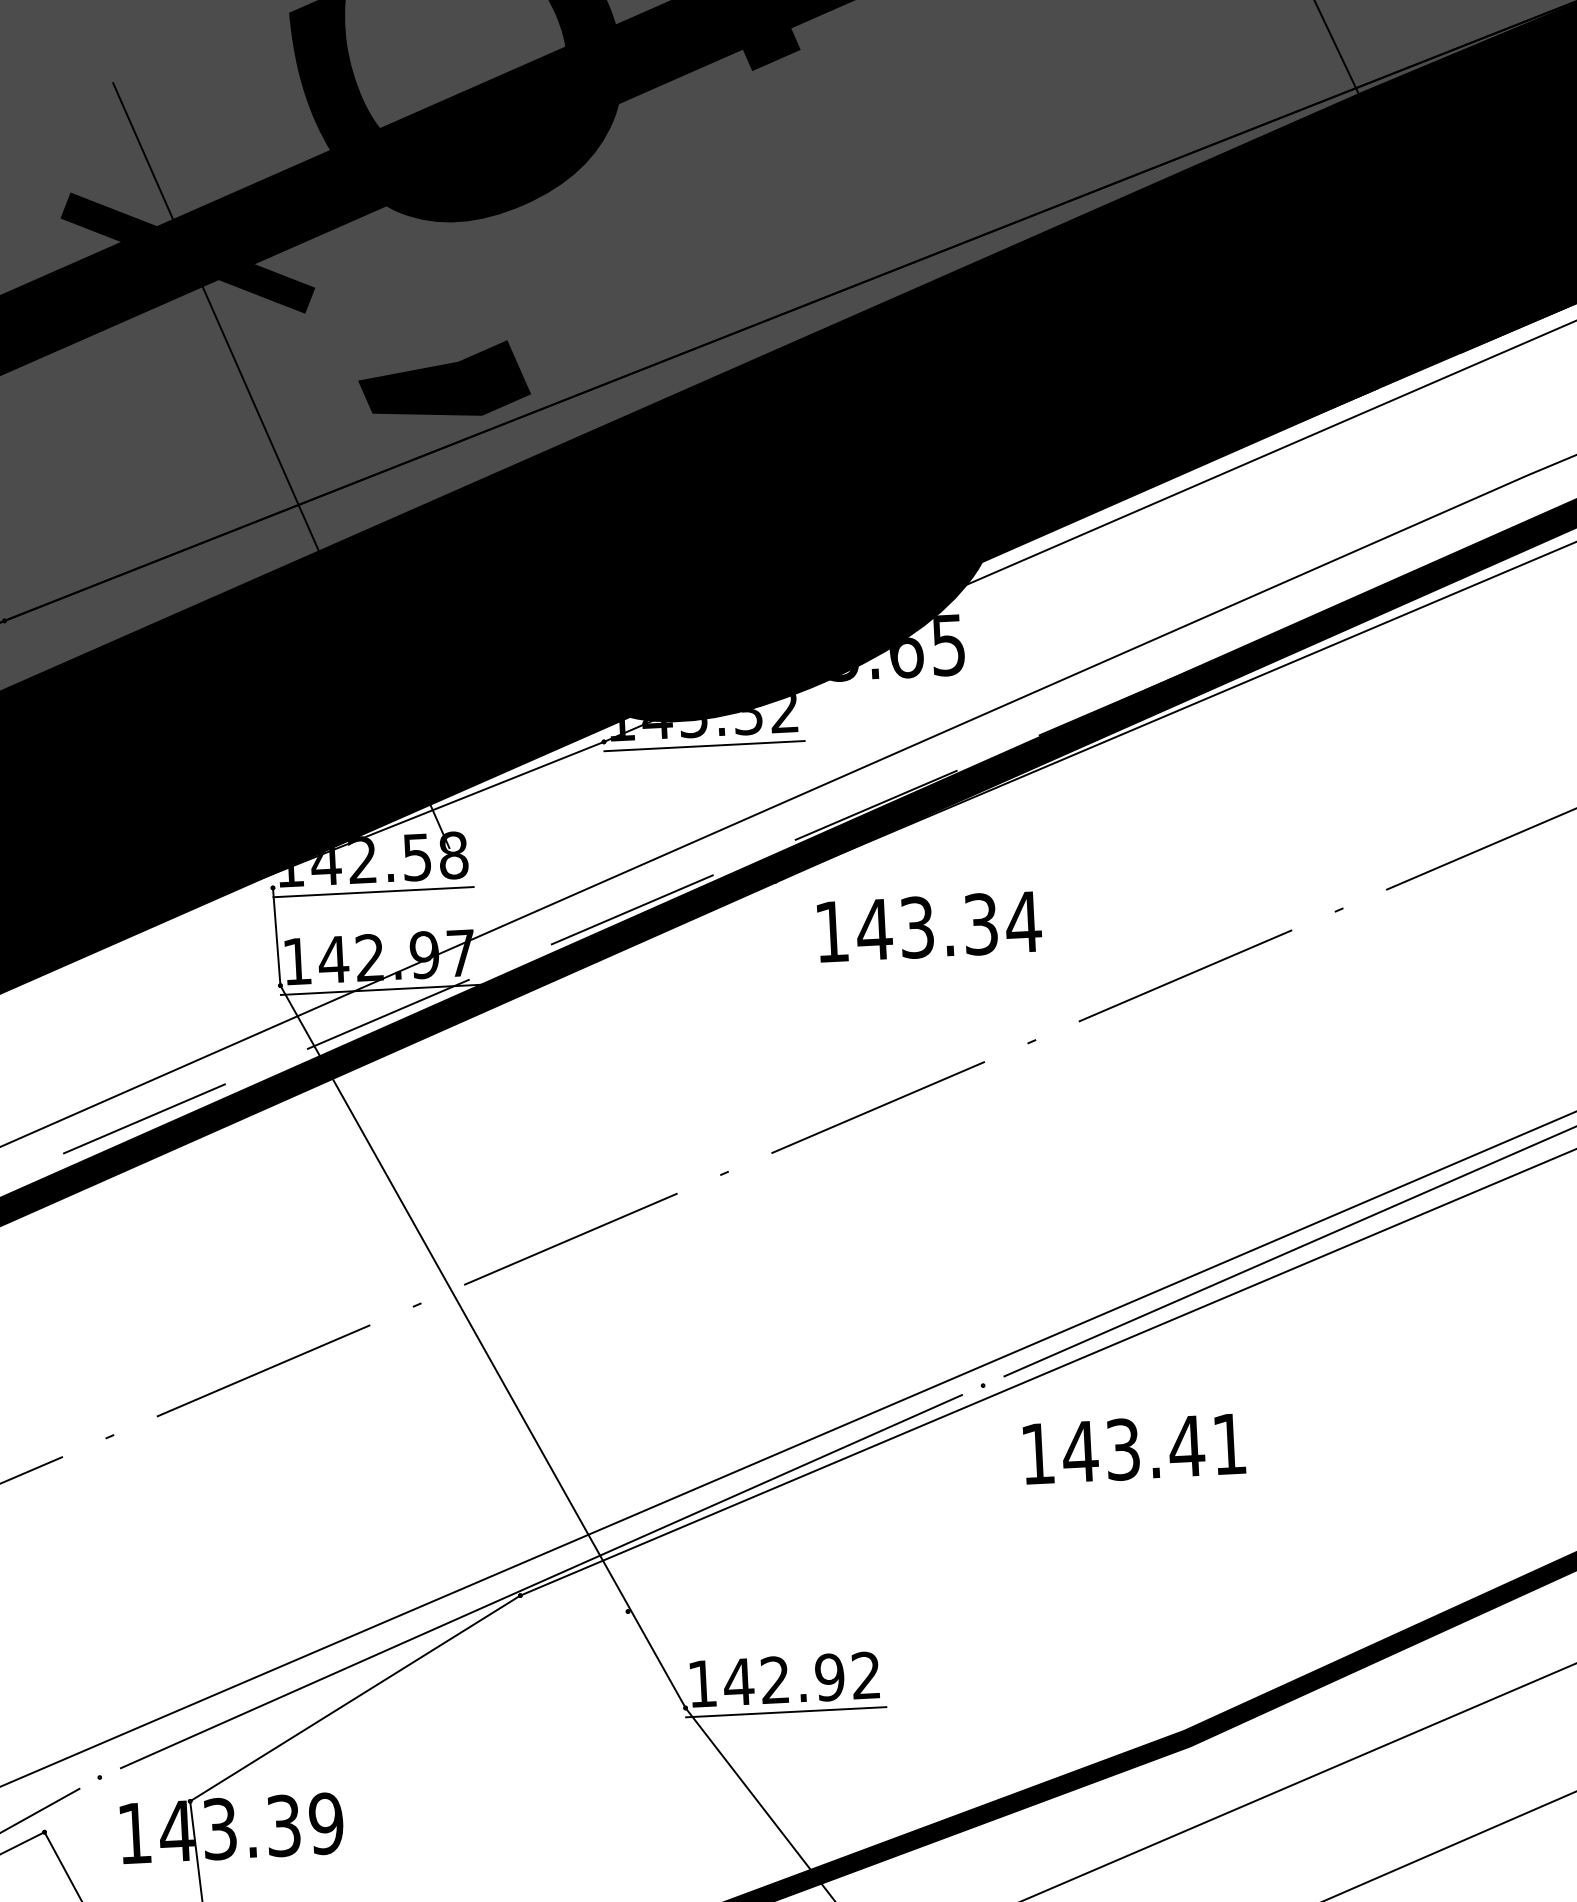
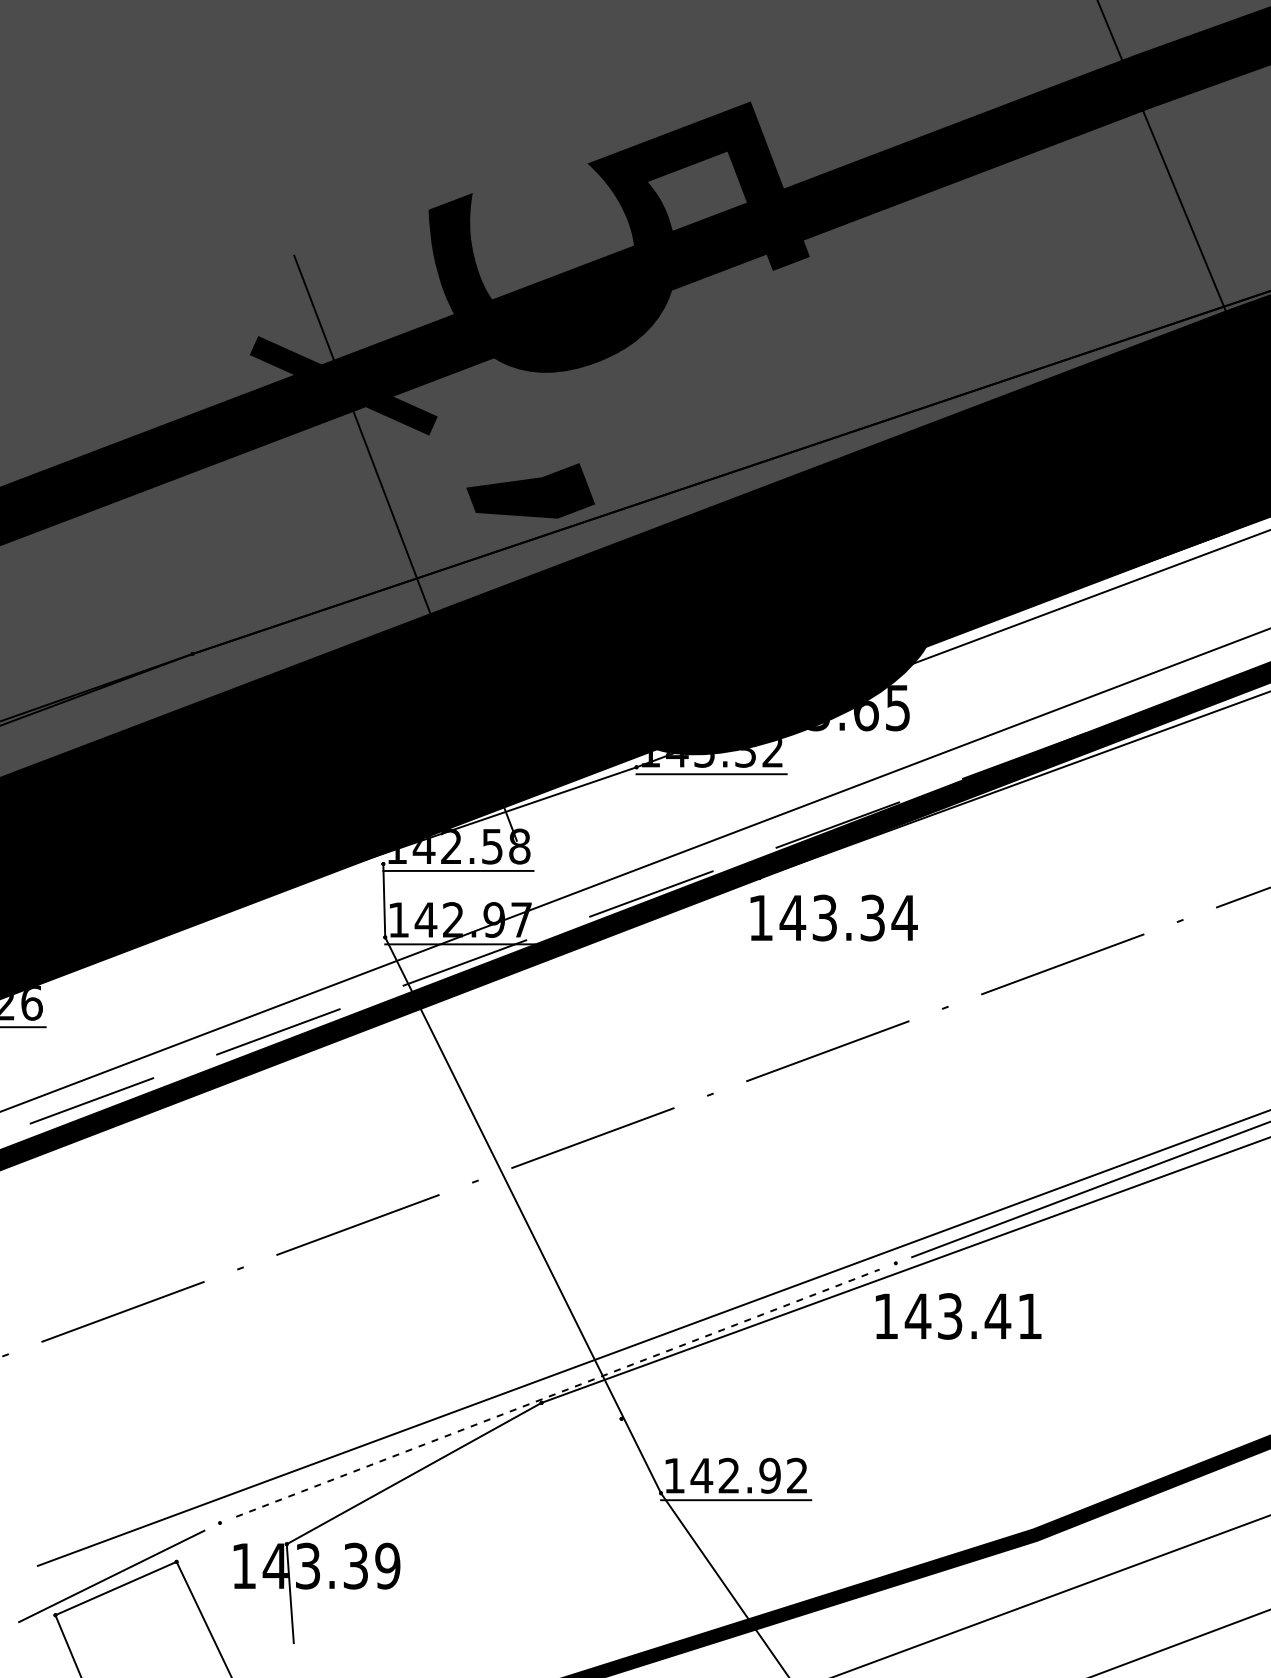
text: (928, 926) -> (833, 917), moved
text: (1134, 1449) -> (958, 1316), moved
line: (540, 1582) -> (557, 1393), solid -> dashed

